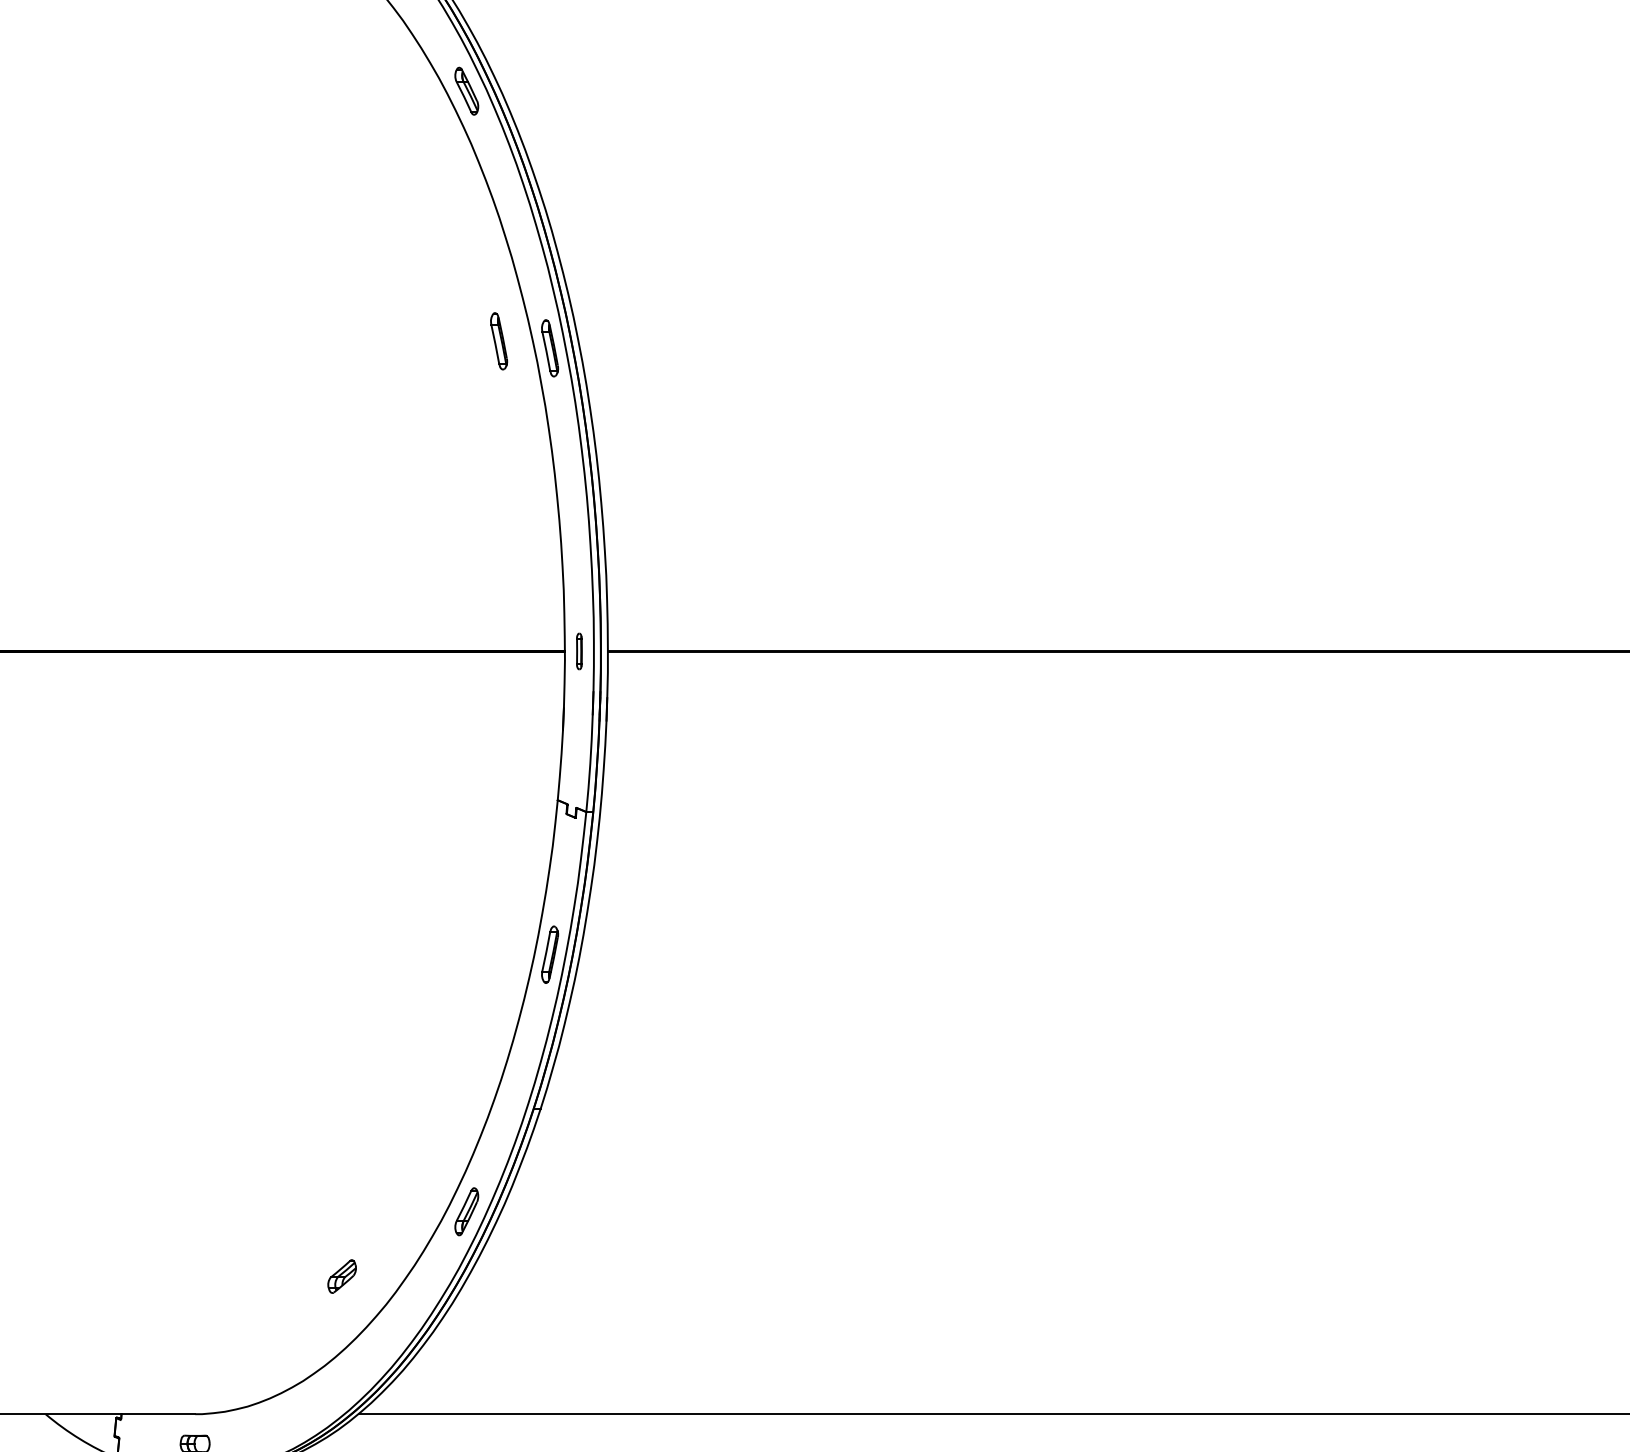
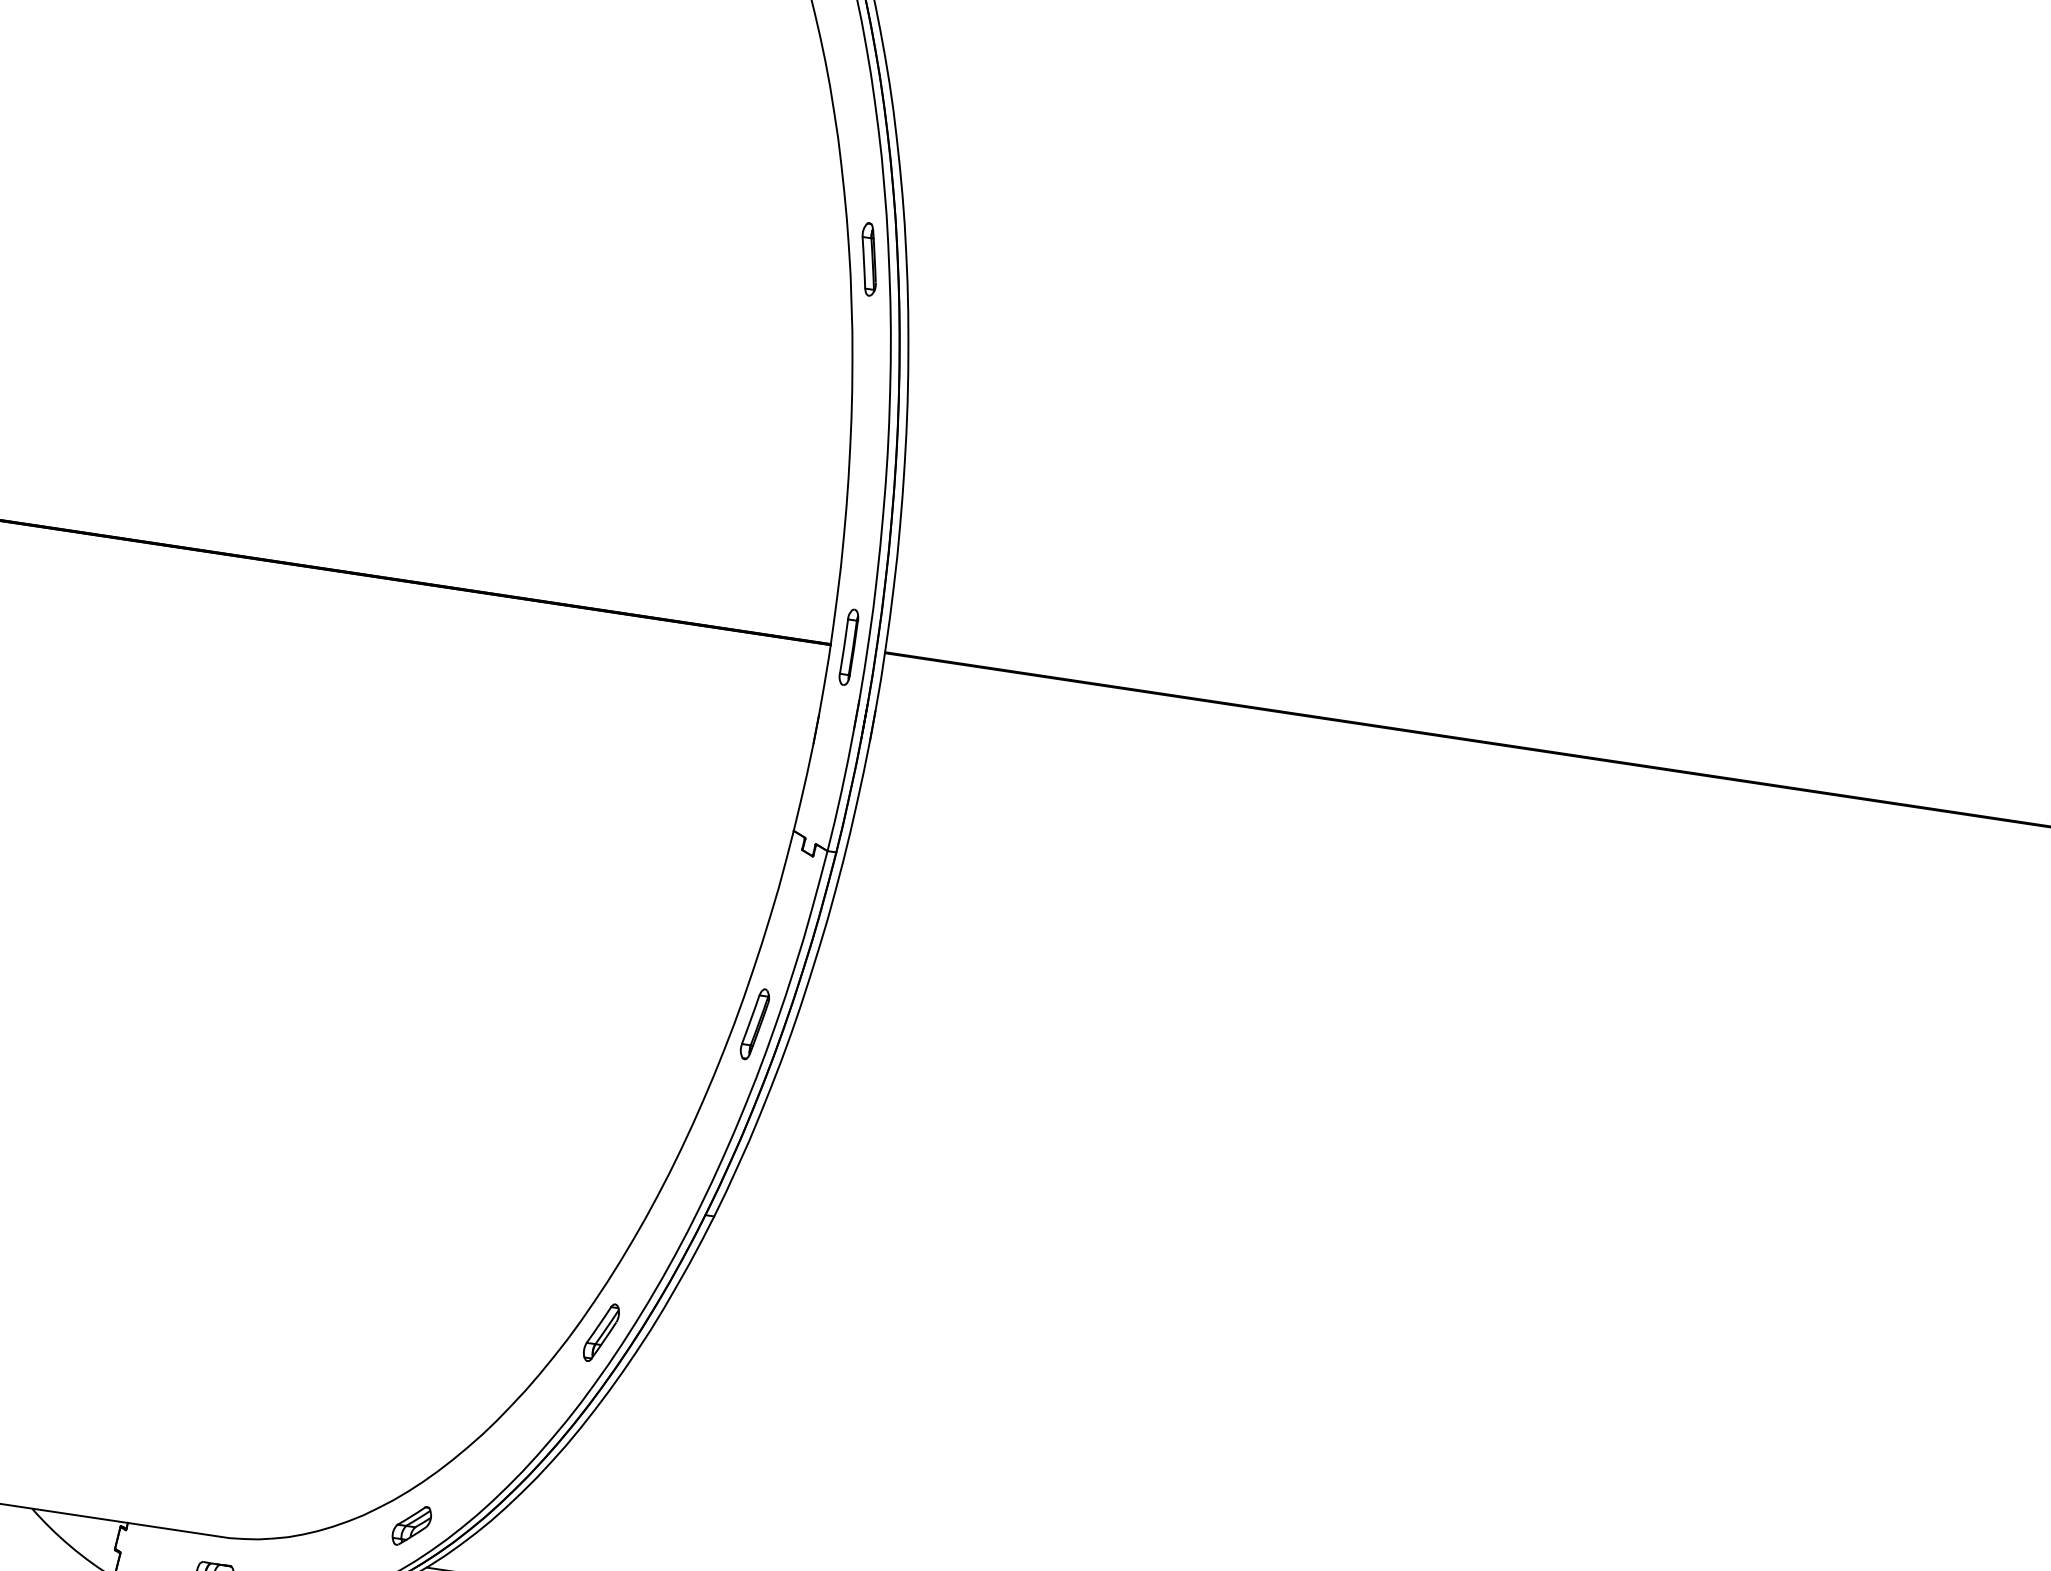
part: (499, 341) -> (806, 241), removed
part: (579, 651) -> (849, 647), size x1.67
part: (341, 1276) -> (411, 1525), moved

